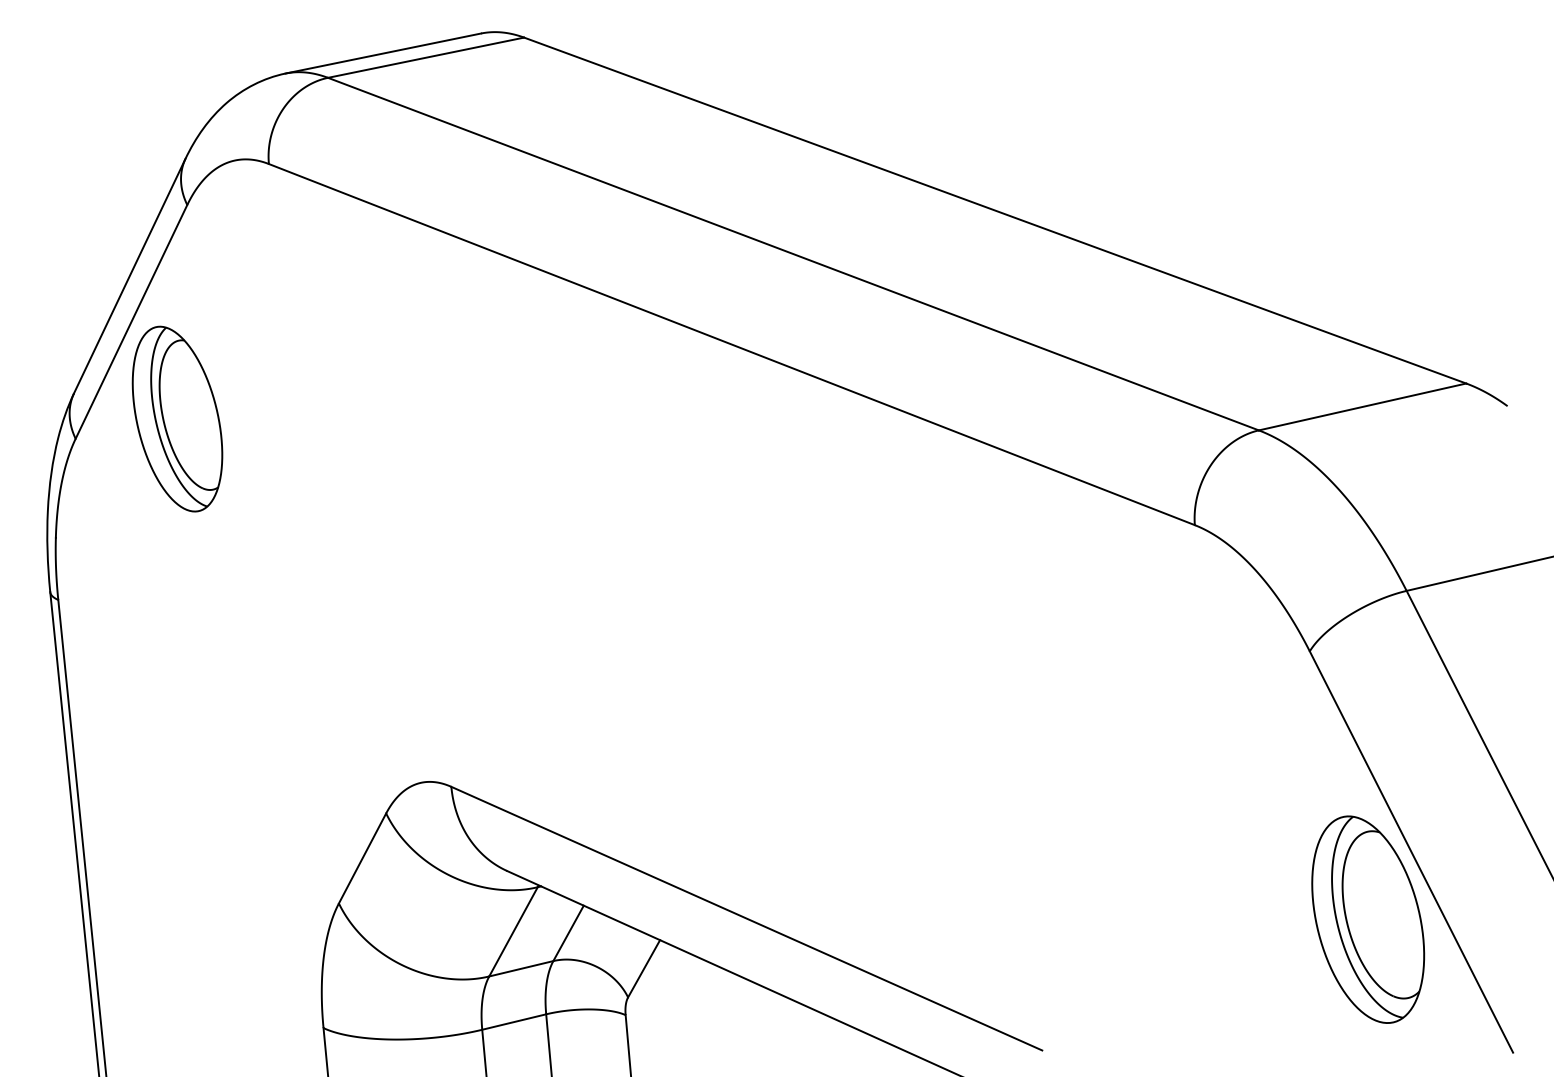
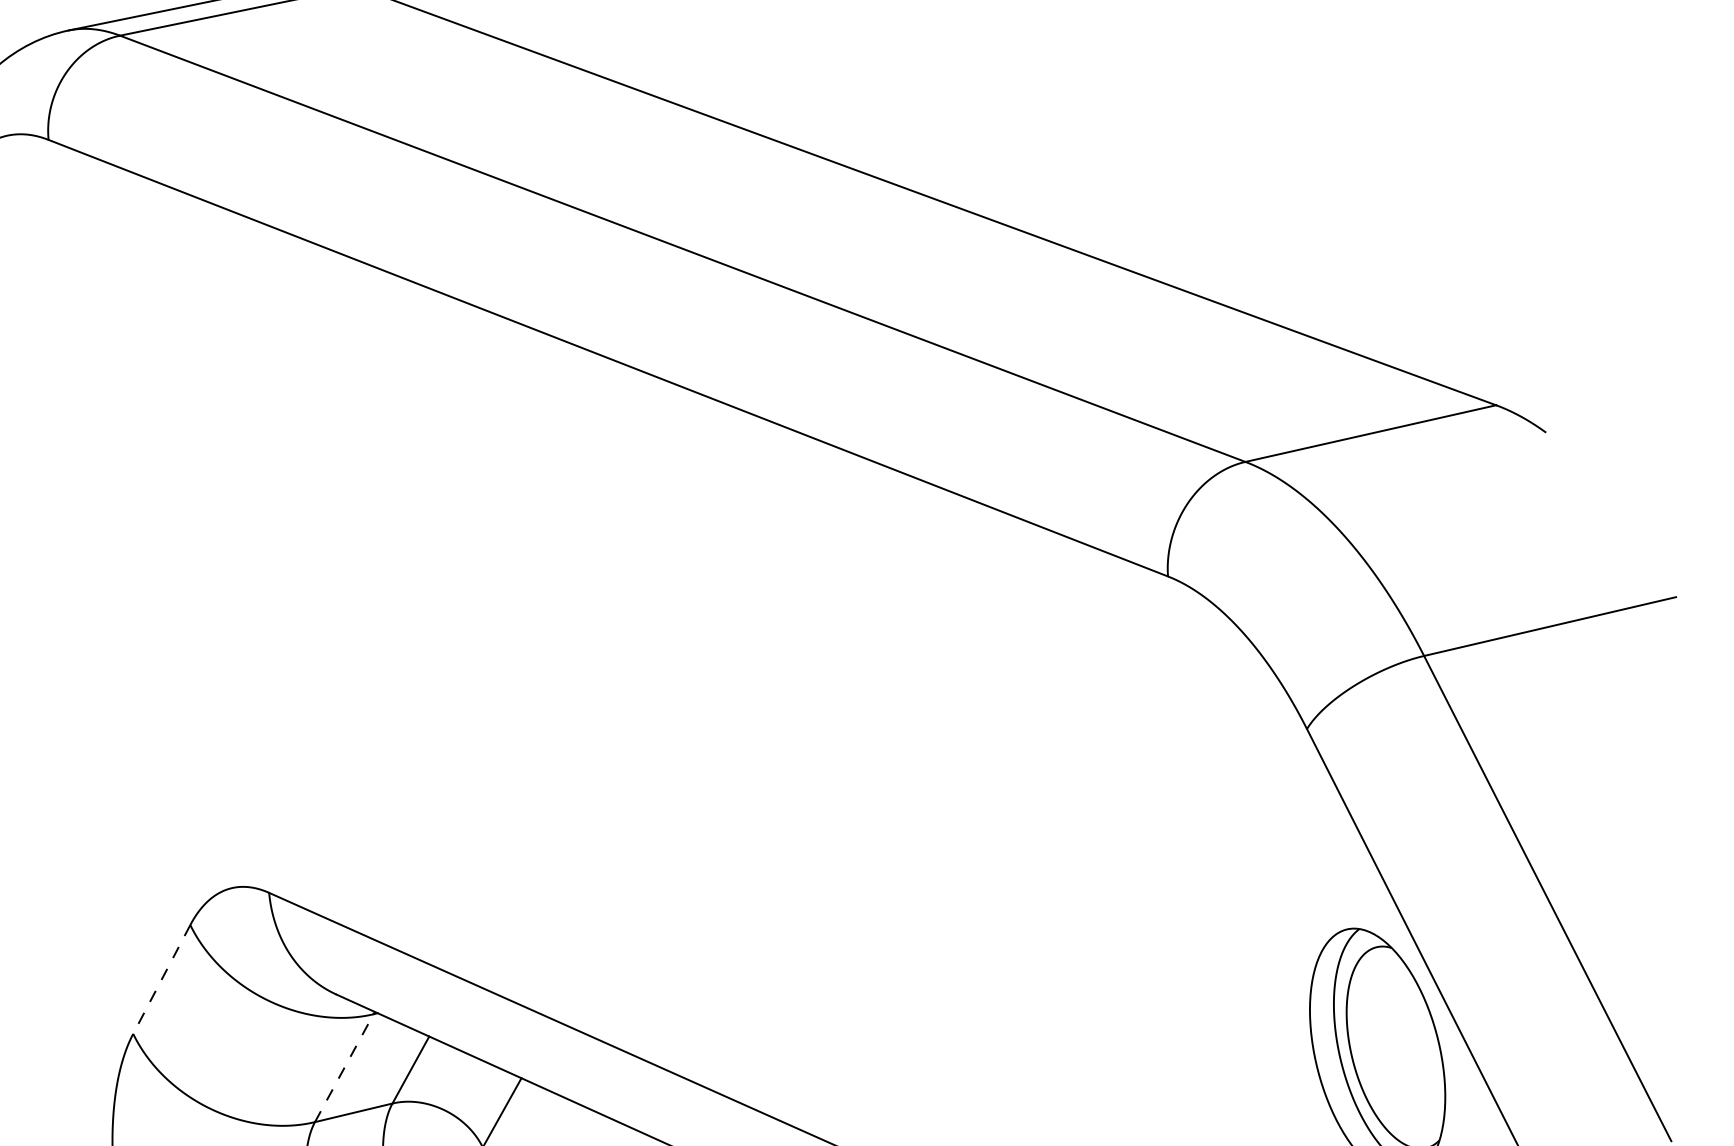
line: (362, 858) -> (161, 979), solid -> dashed
line: (513, 931) -> (344, 1067), solid -> dashed

